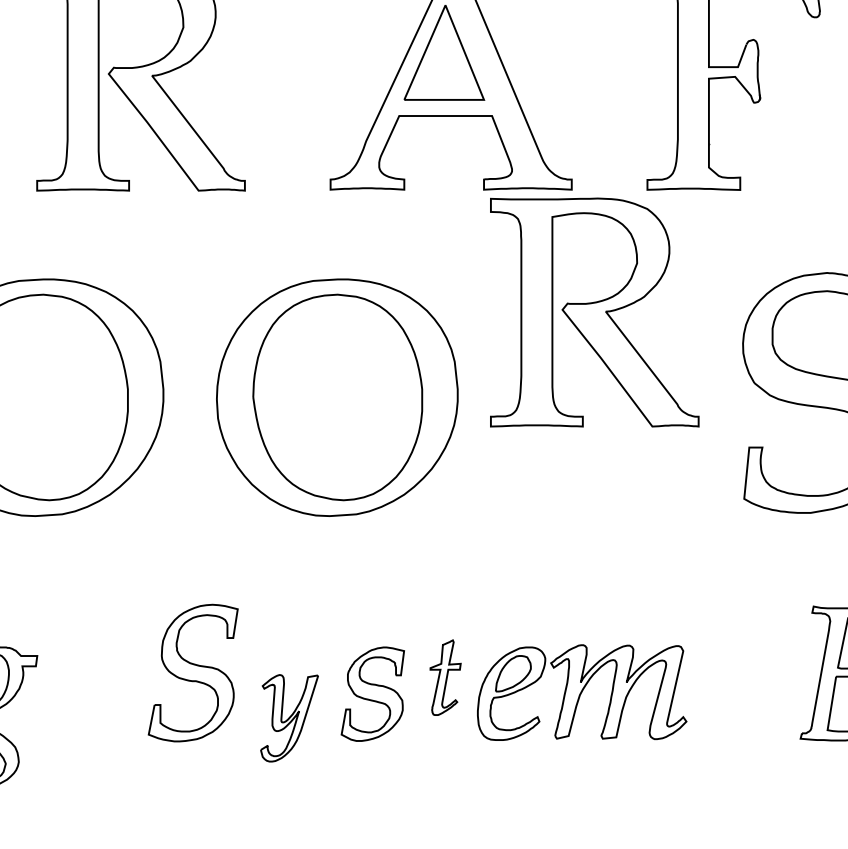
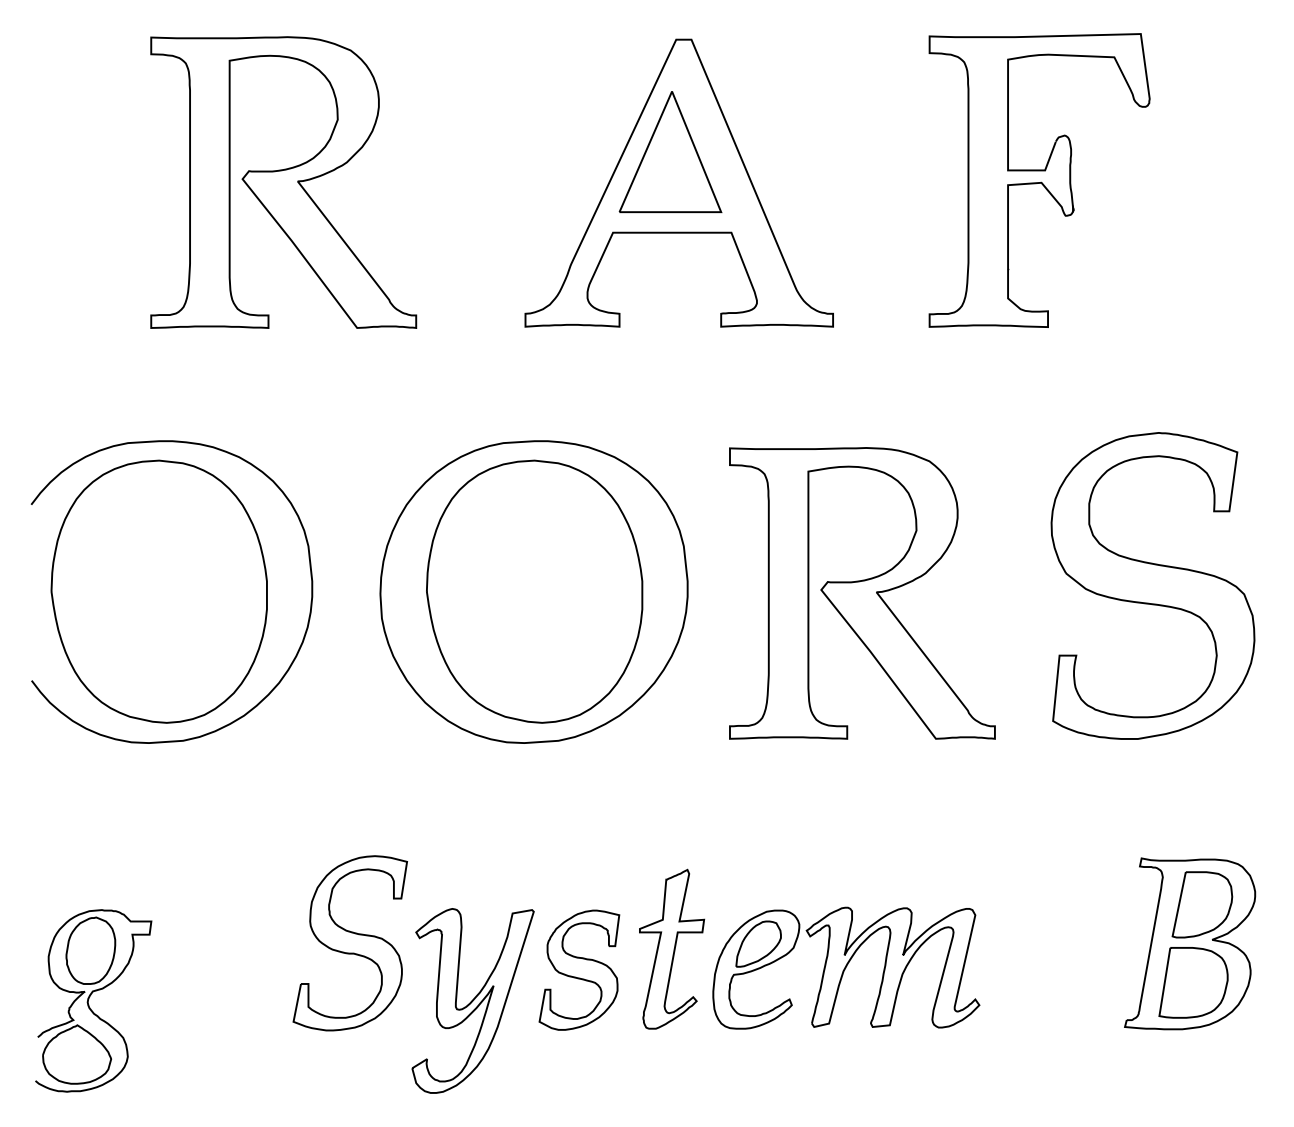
part: (594, 312) -> (862, 593), moved
part: (445, 677) -> (672, 948), size x1.67
part: (289, 717) -> (472, 1000), size x1.67

